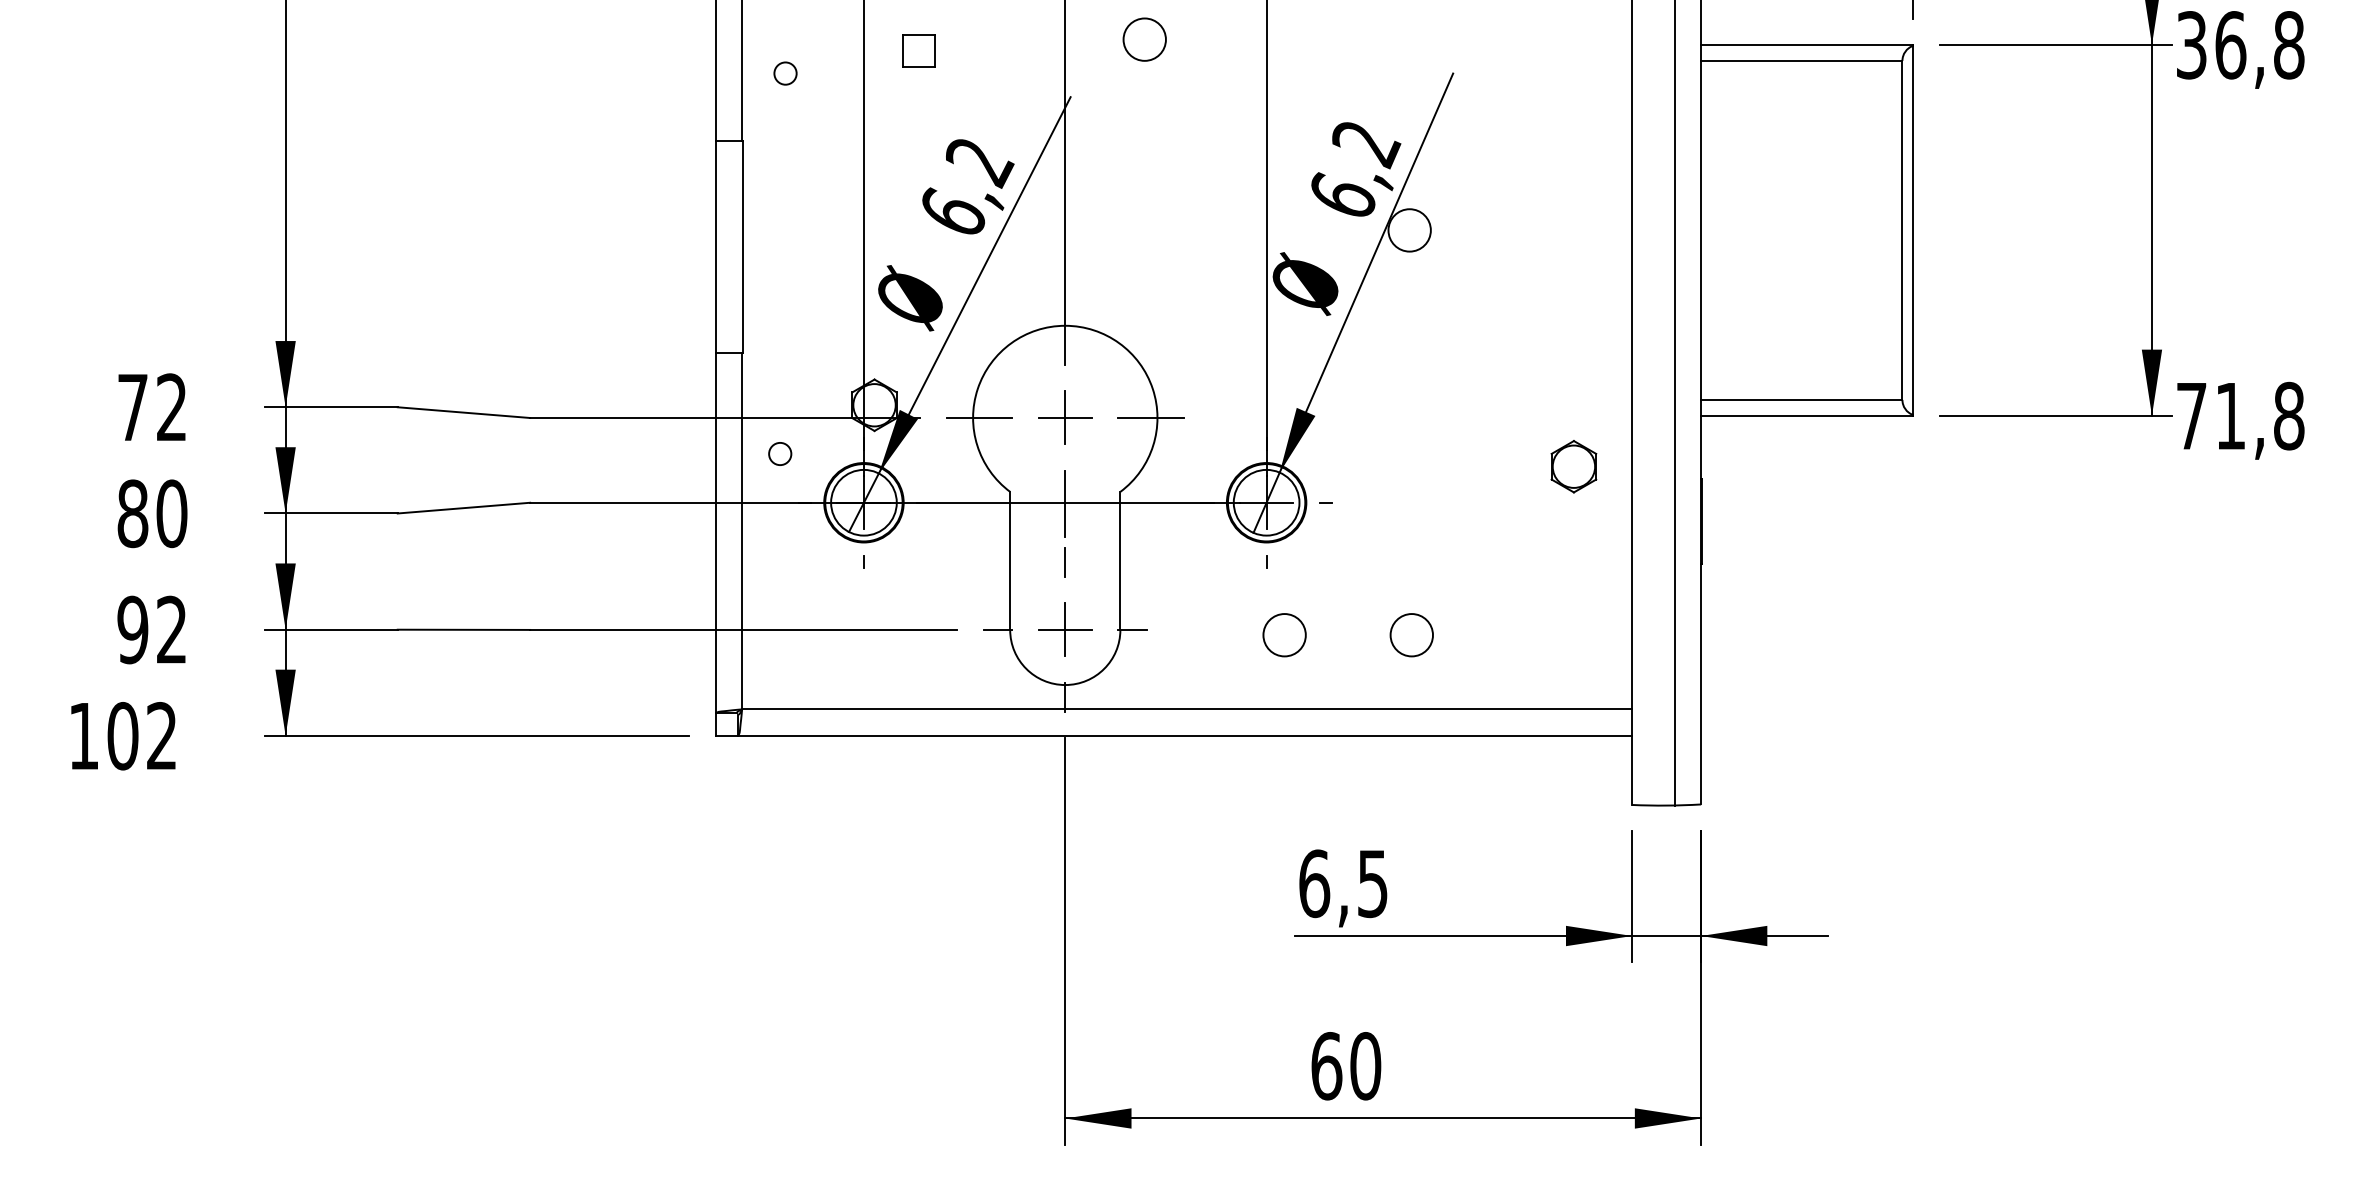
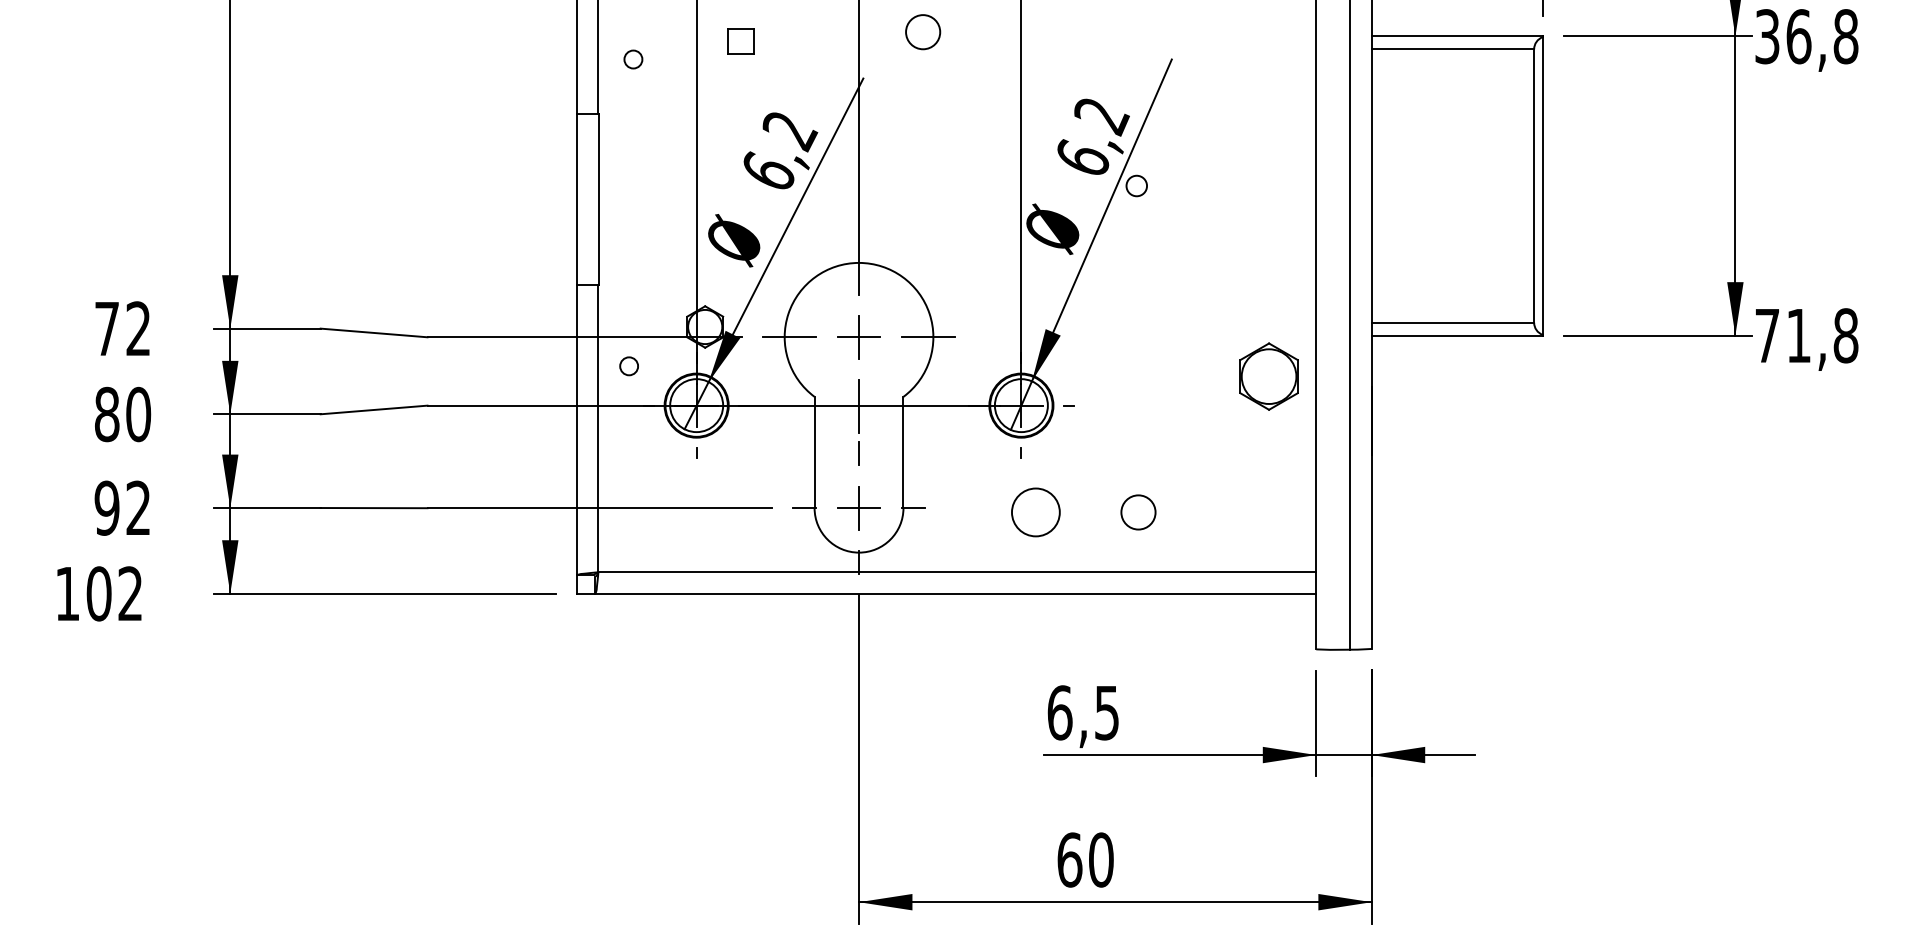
circle: (1409, 229) -> (1136, 185), size x0.6
part: (1574, 466) -> (1269, 376), size x1.6
circle: (1284, 635) -> (1035, 512), size x1.4

